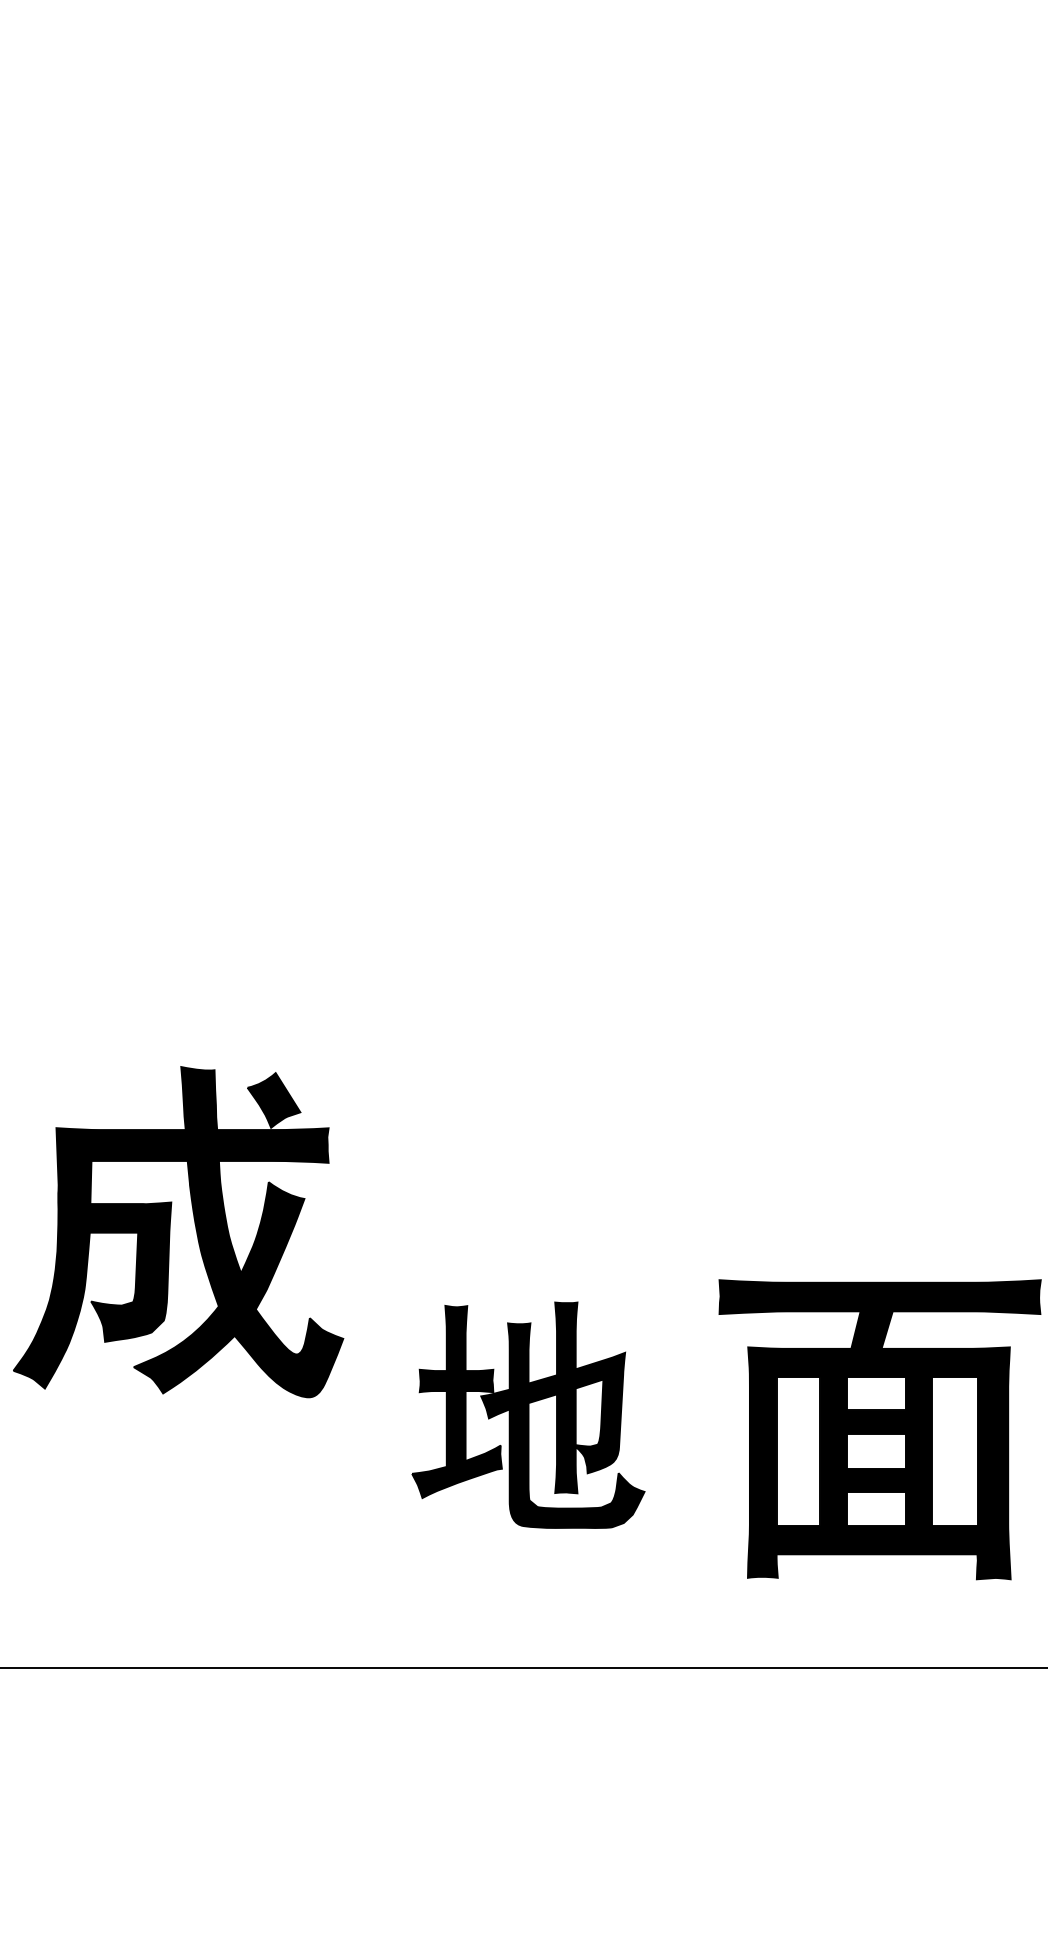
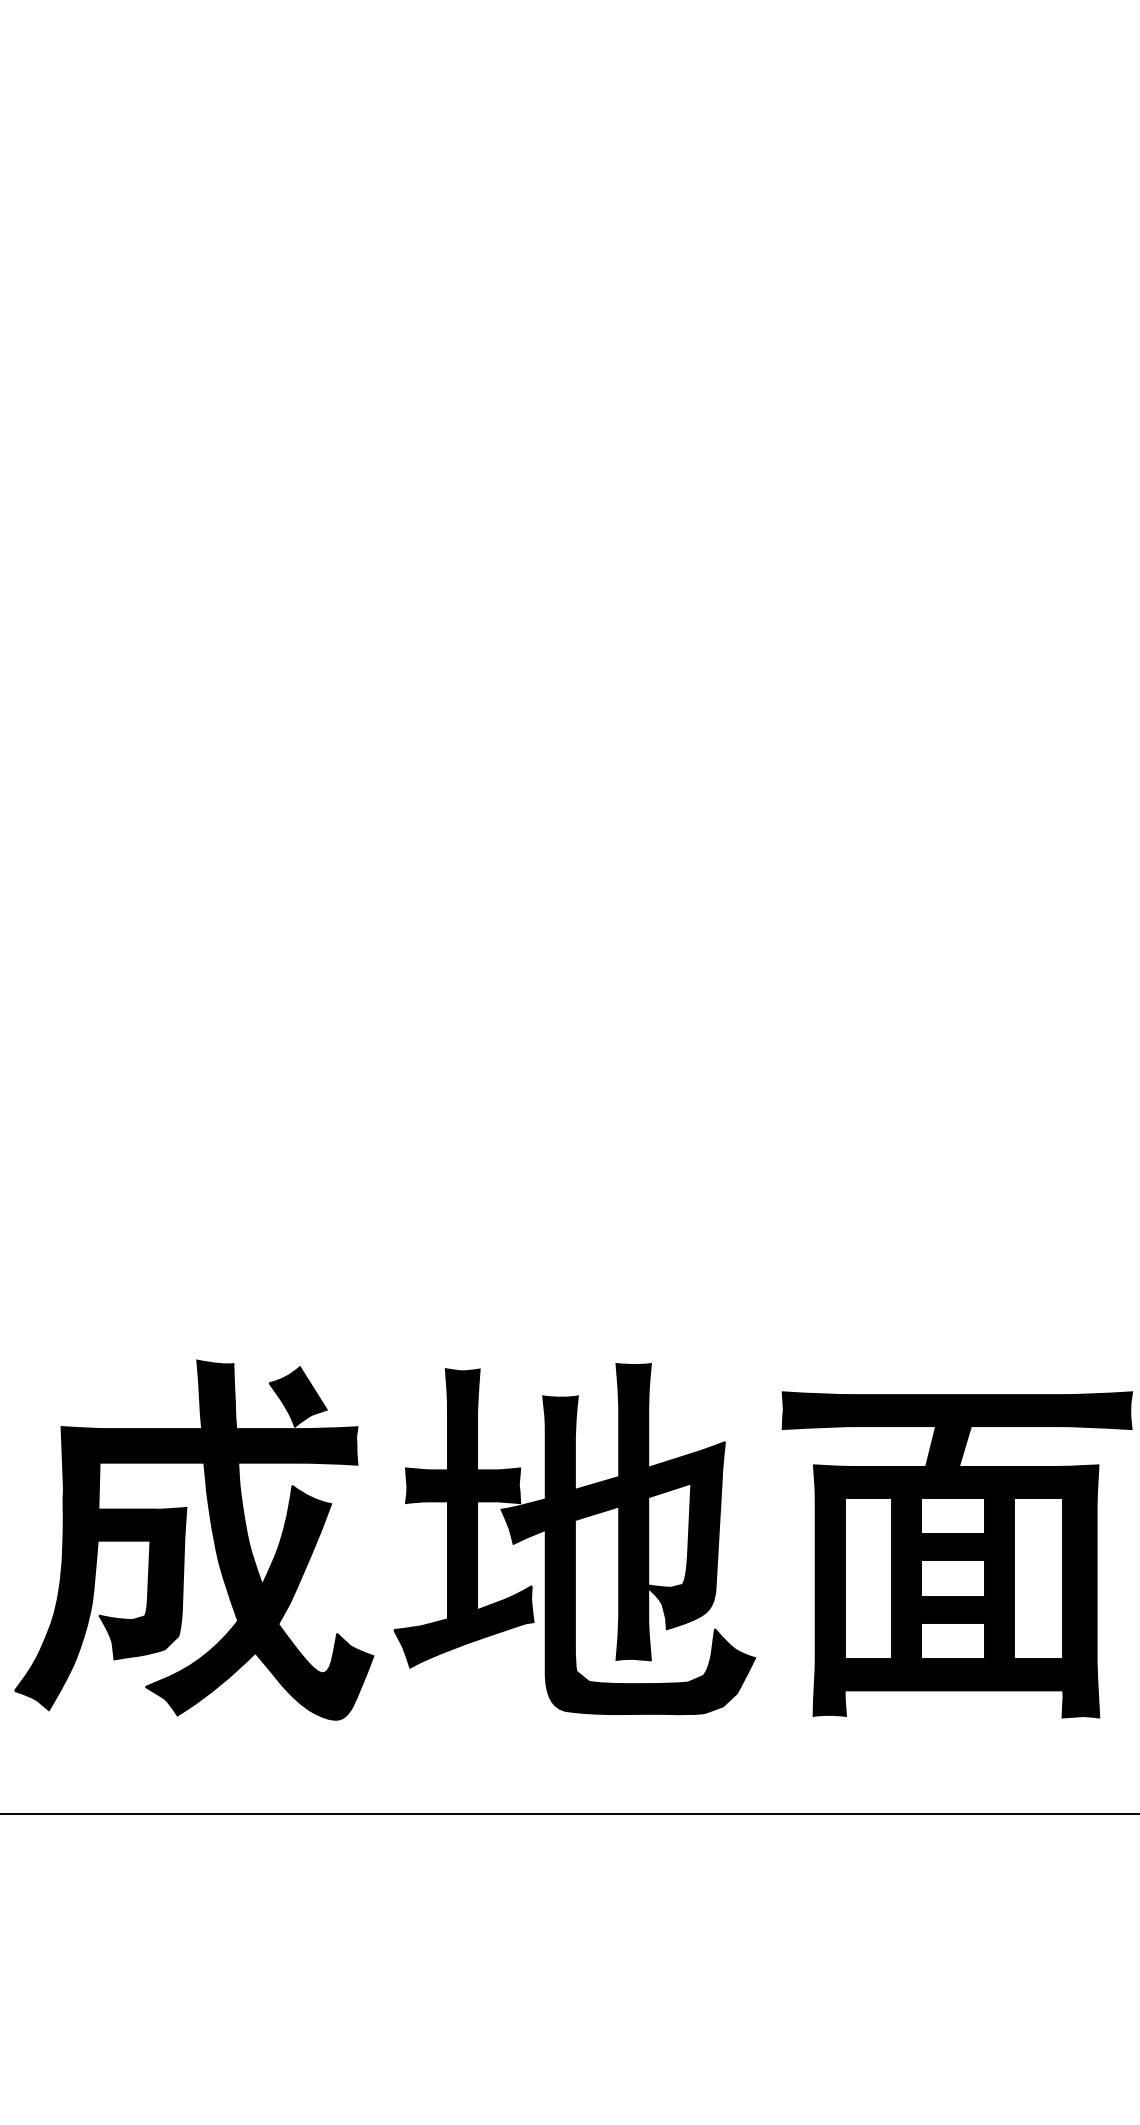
part: (170, 1232) -> (185, 1540), moved
part: (528, 1415) -> (574, 1539), size x1.43

